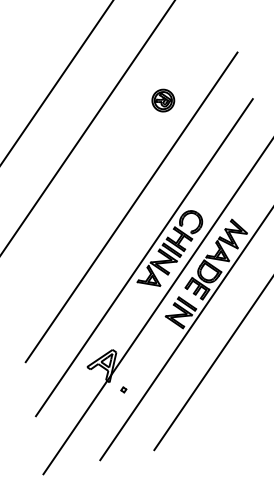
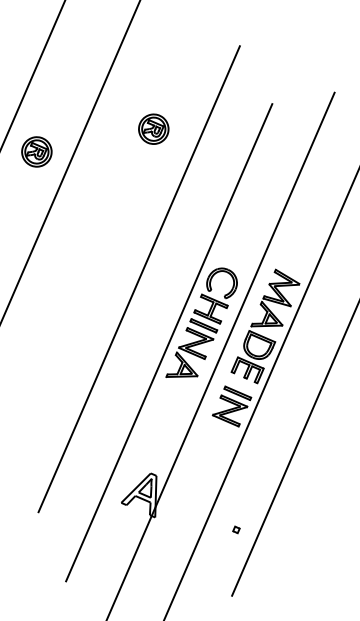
part: (75, 100) -> (37, 151), added
part: (123, 389) -> (235, 529), moved

